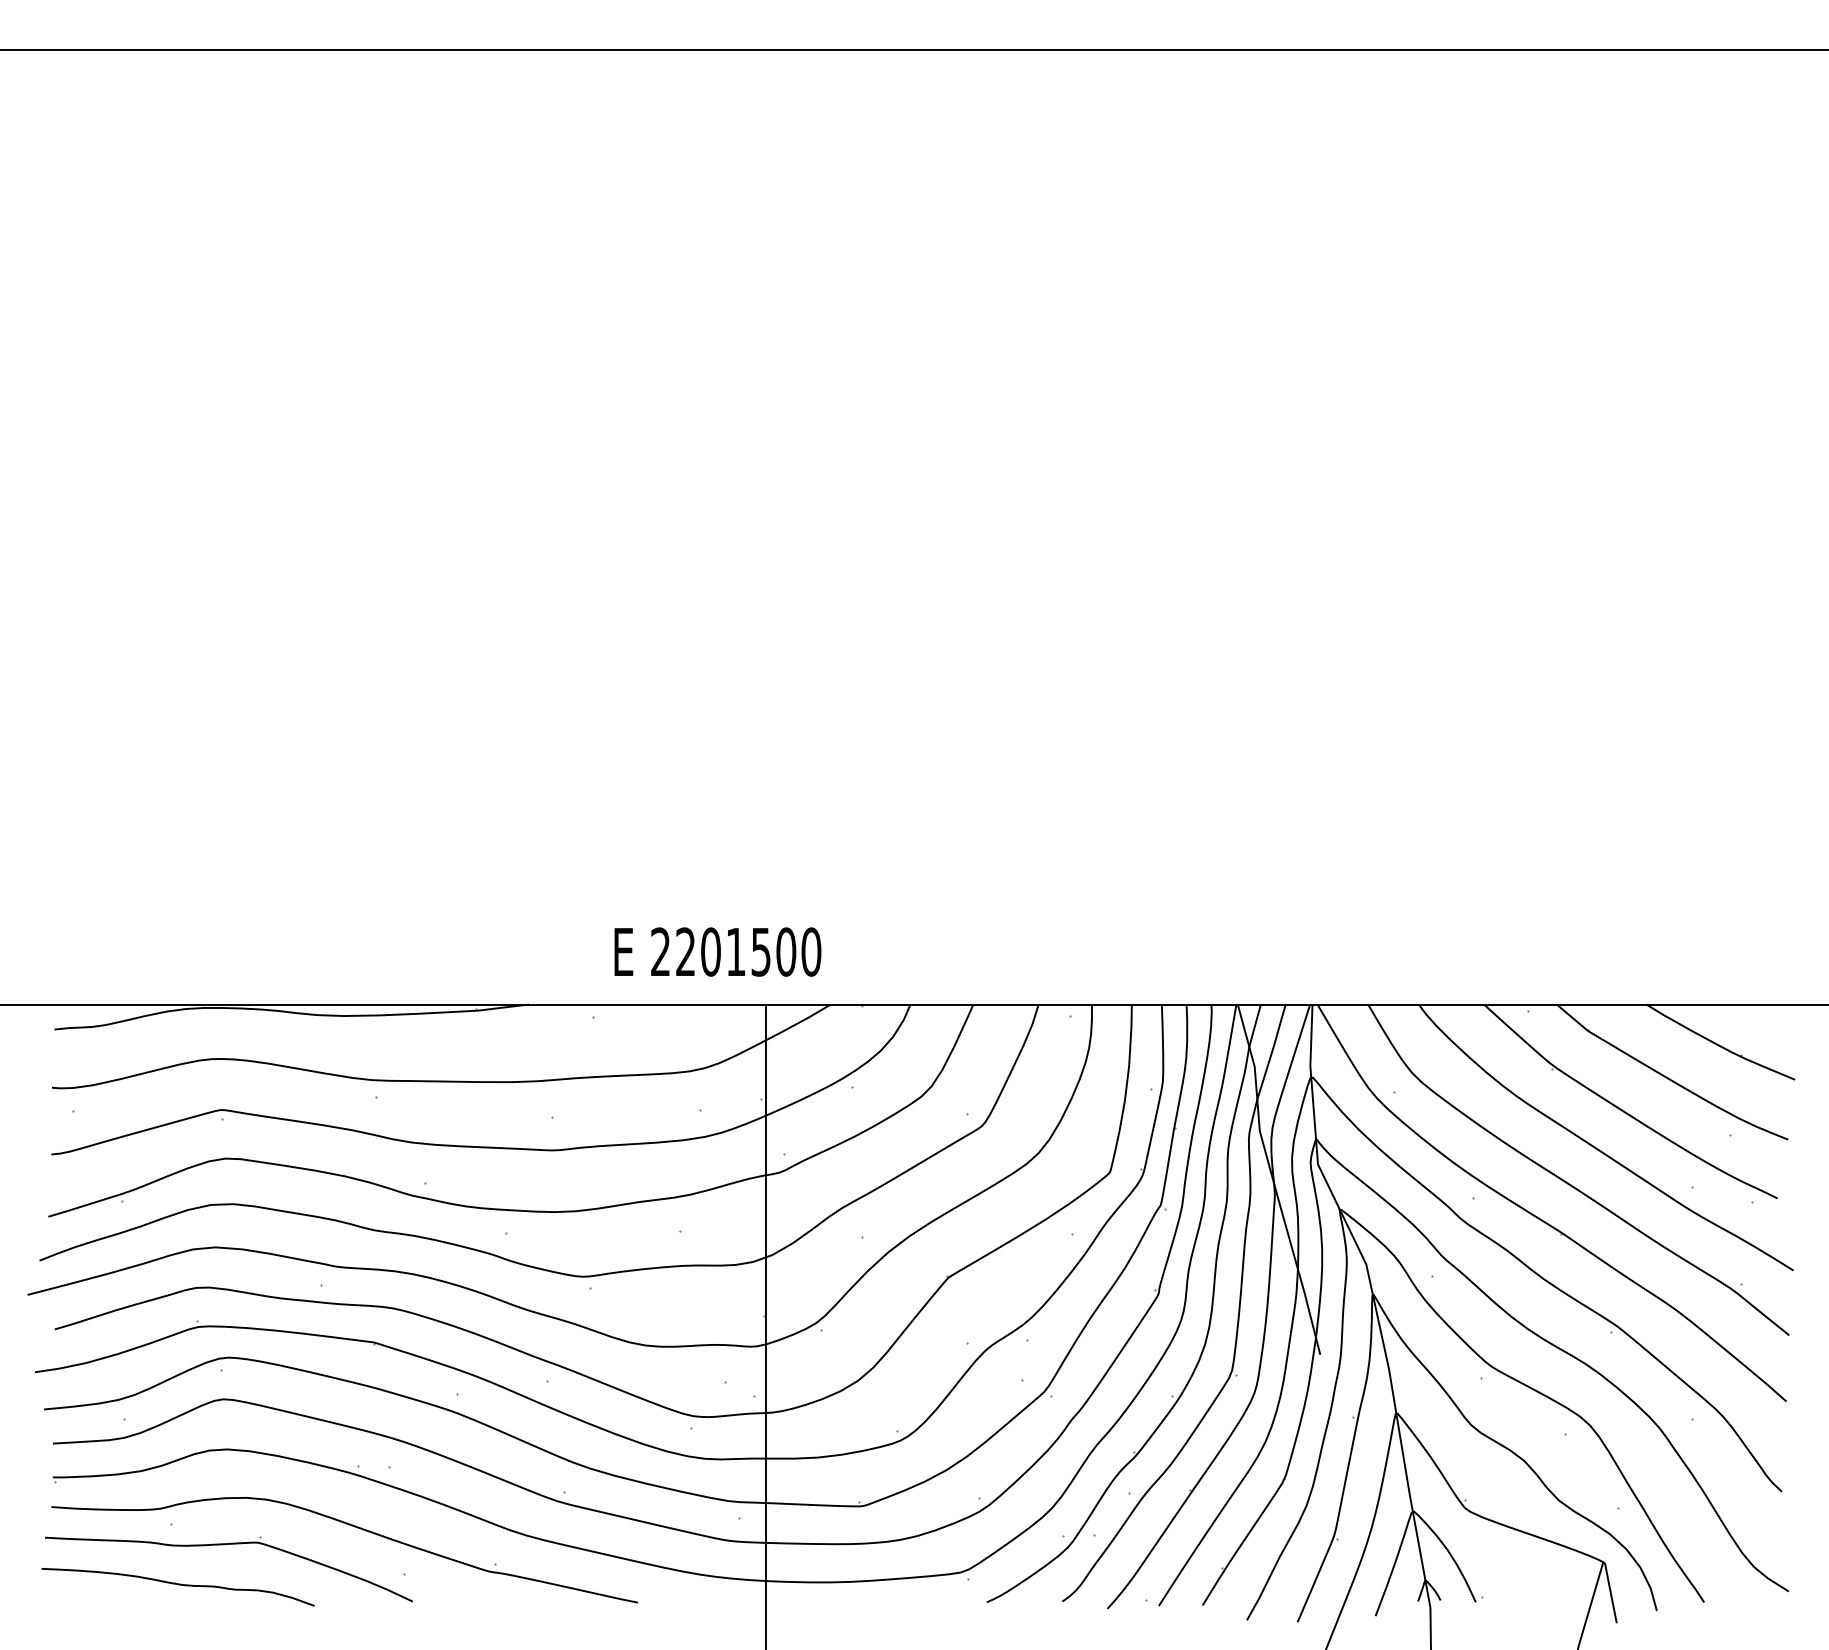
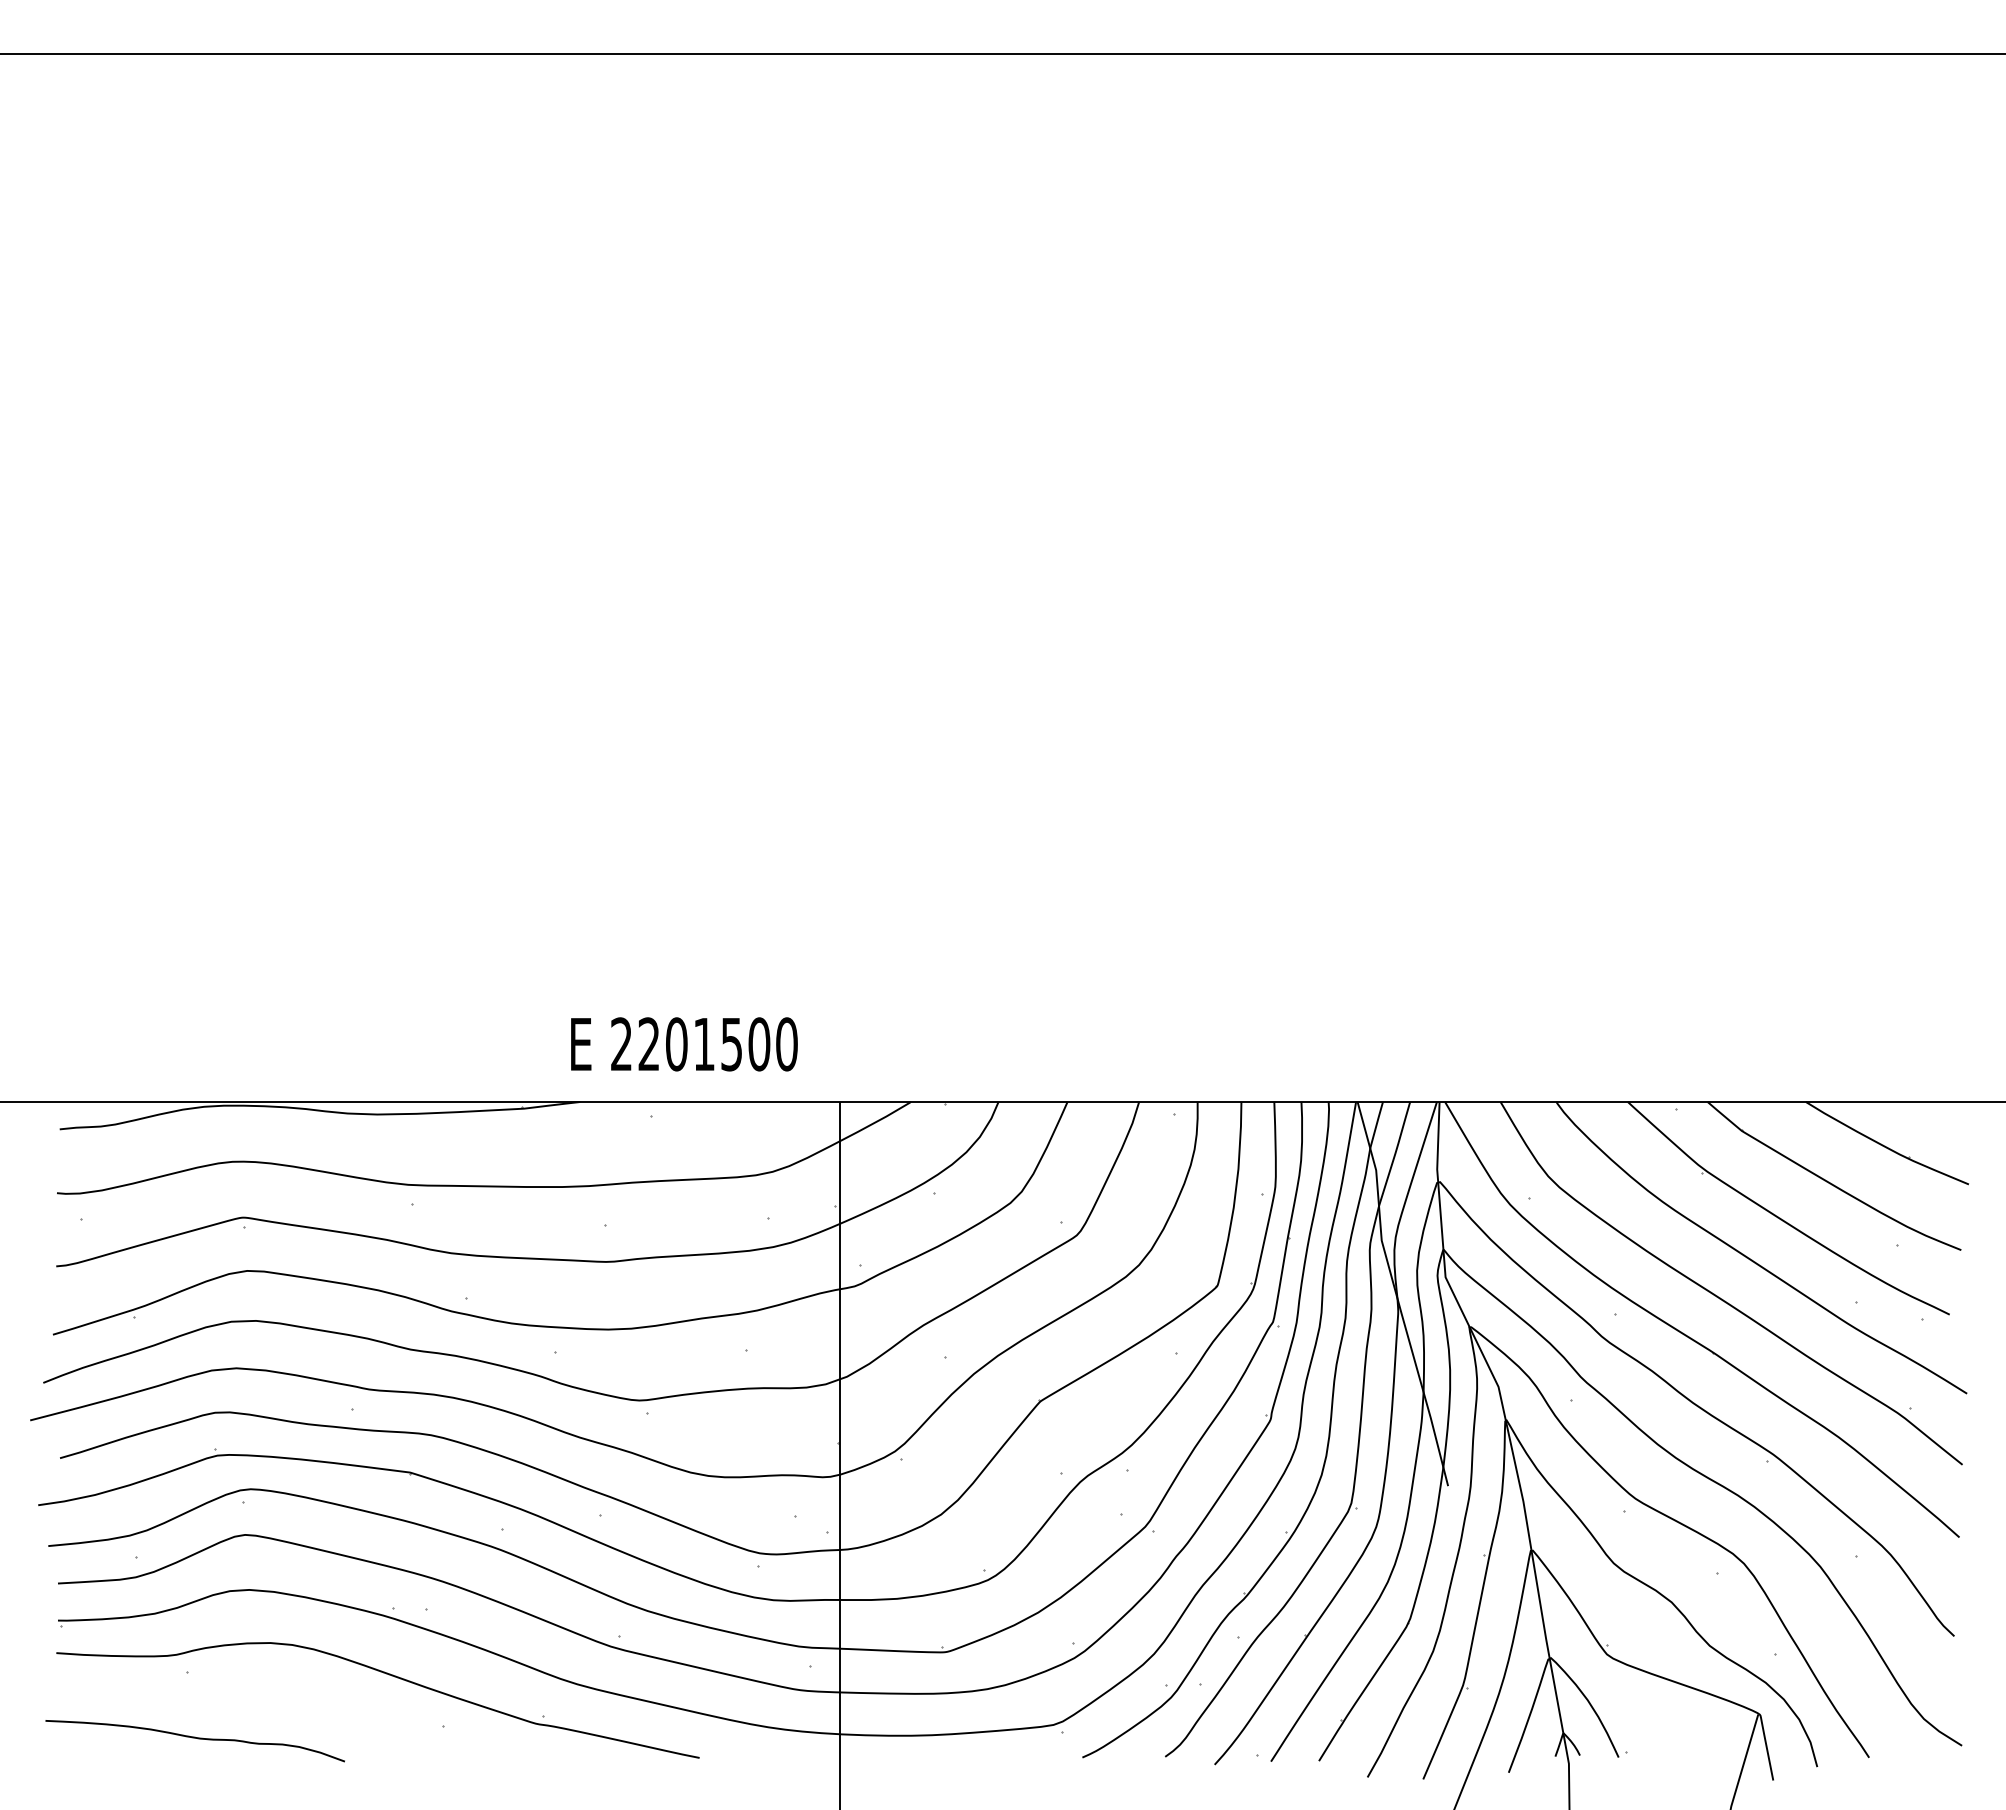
text: (718, 952) -> (684, 1044), moved
part: (228, 1544) -> (250, 1694), removed

